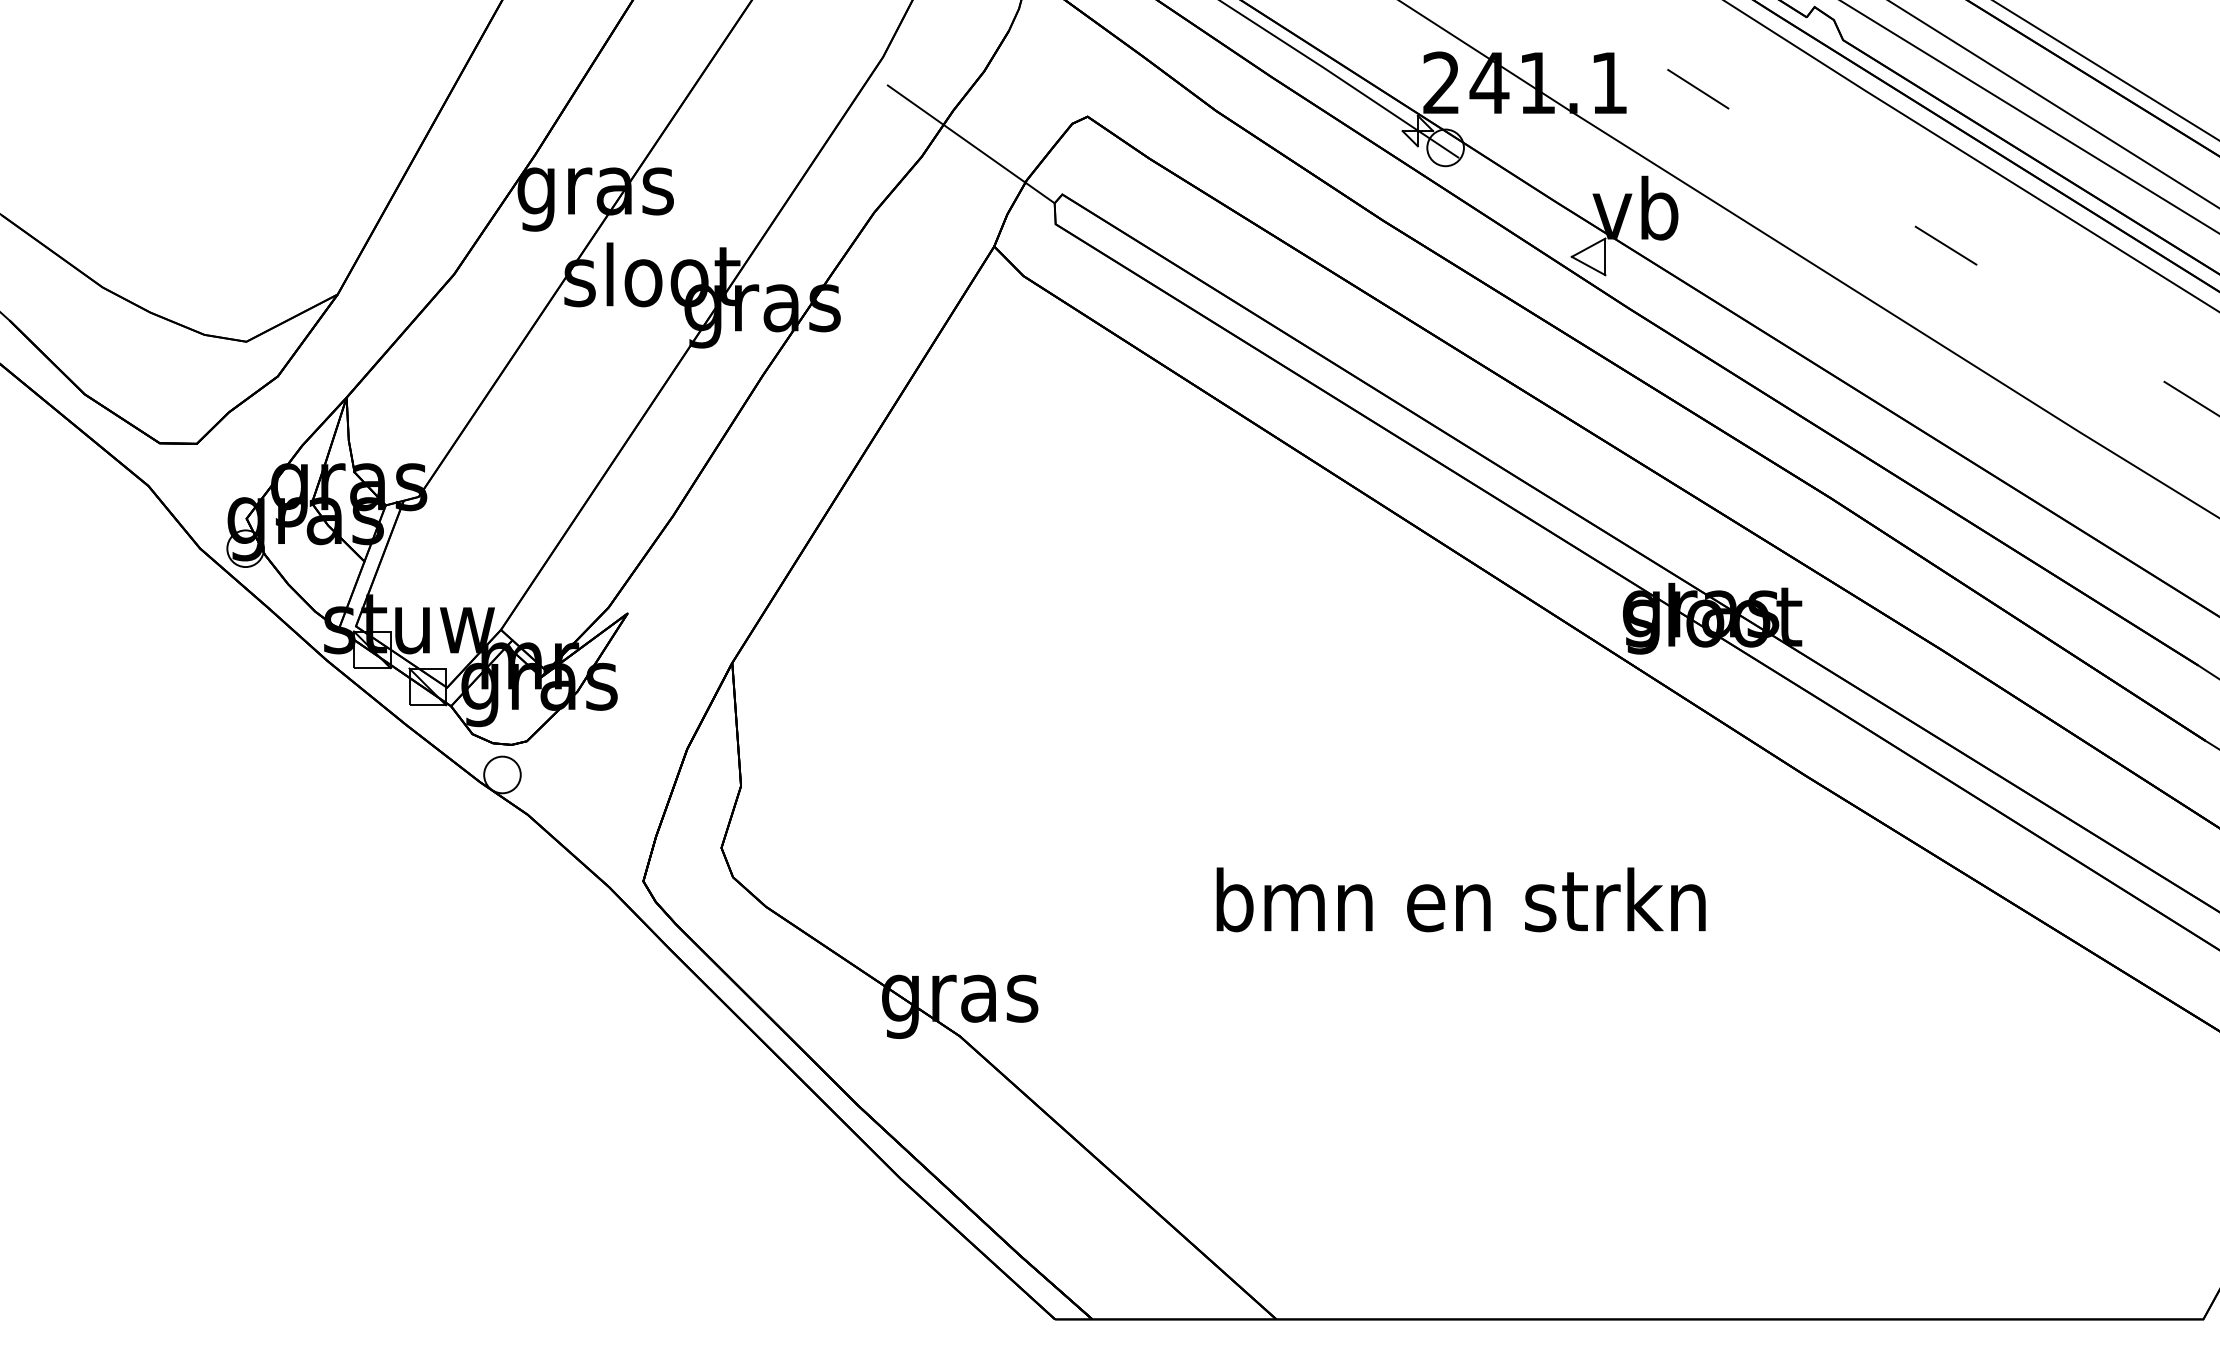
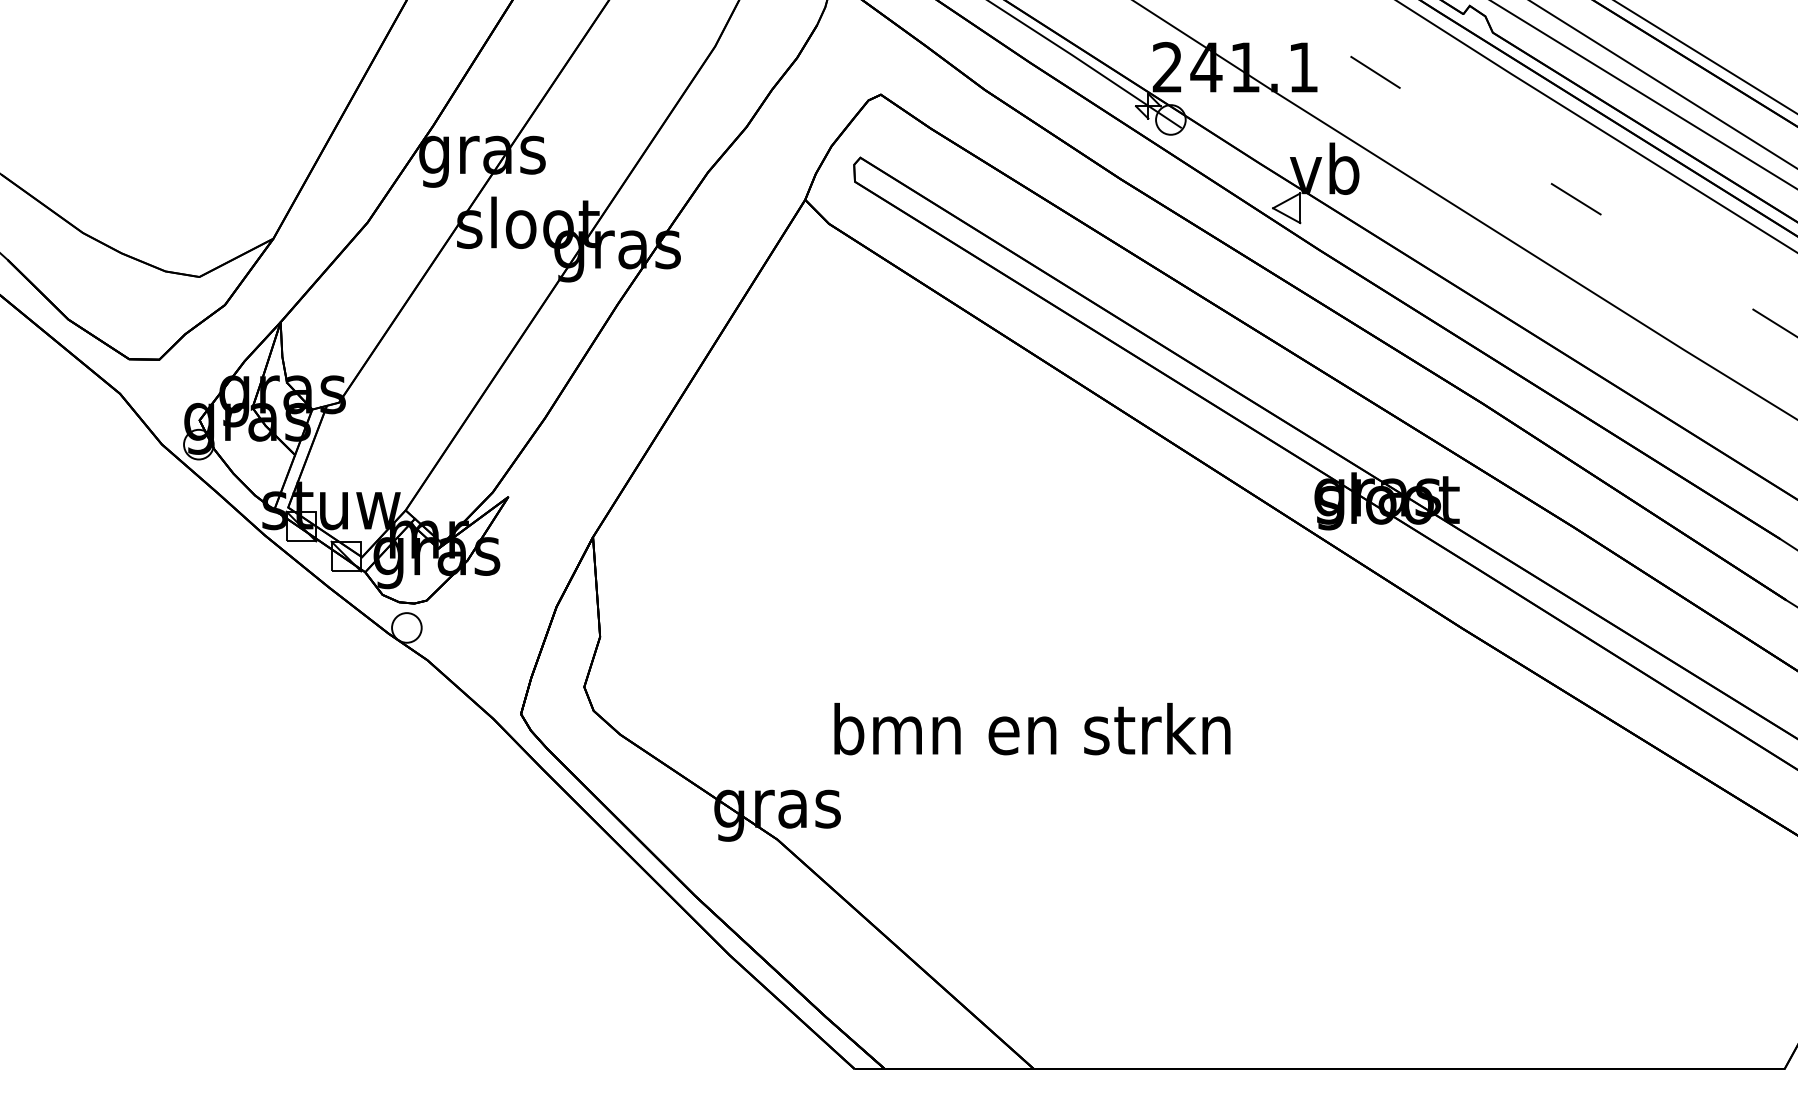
line: (971, 143) -> (786, 116), removed
text: (1461, 900) -> (1032, 729), moved

